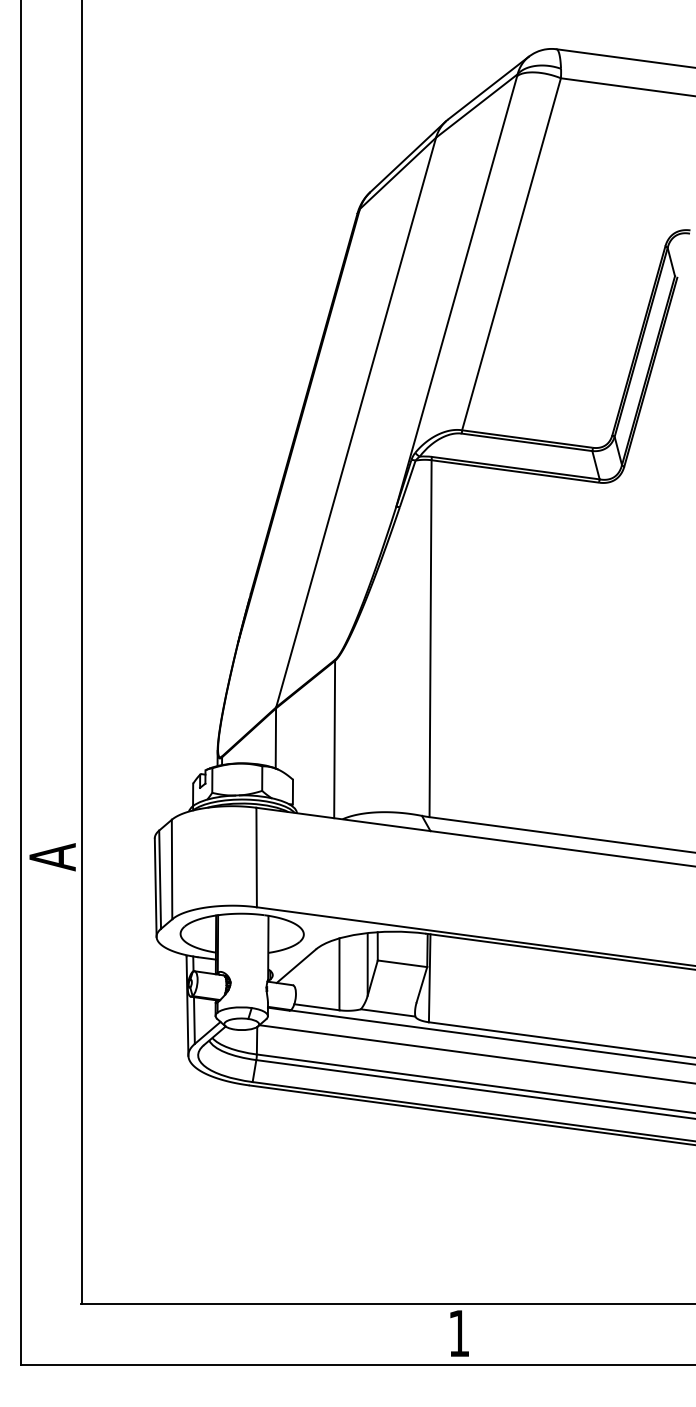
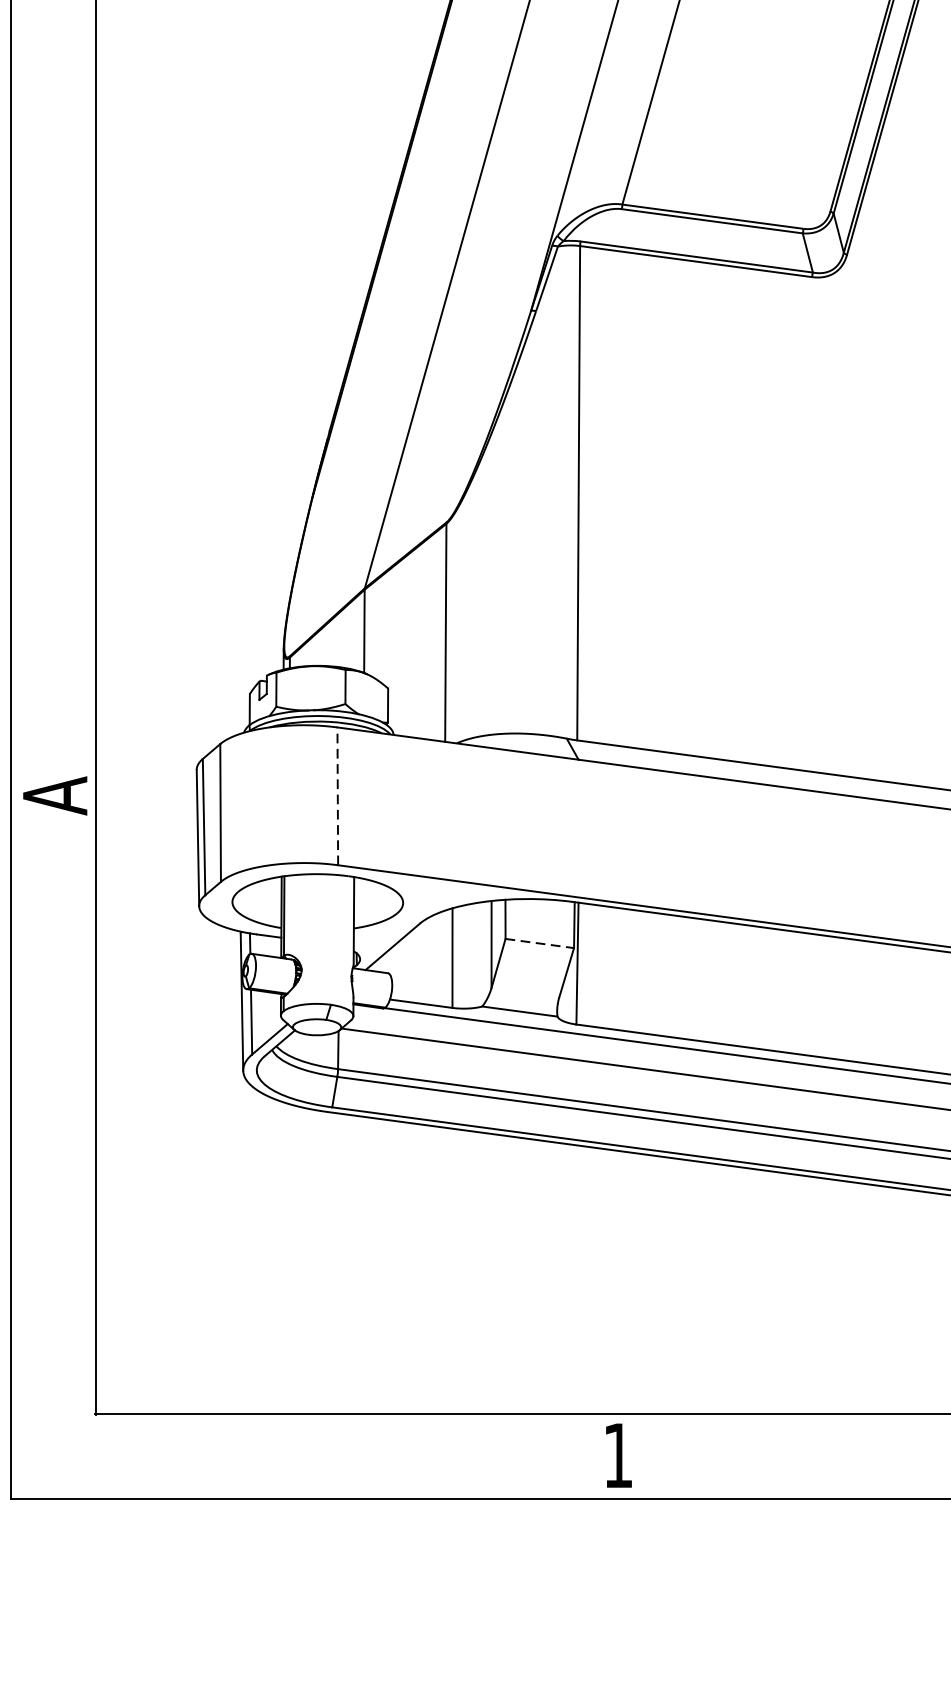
line: (256, 857) -> (337, 796), solid -> dashed
line: (402, 963) -> (539, 943), solid -> dashed

